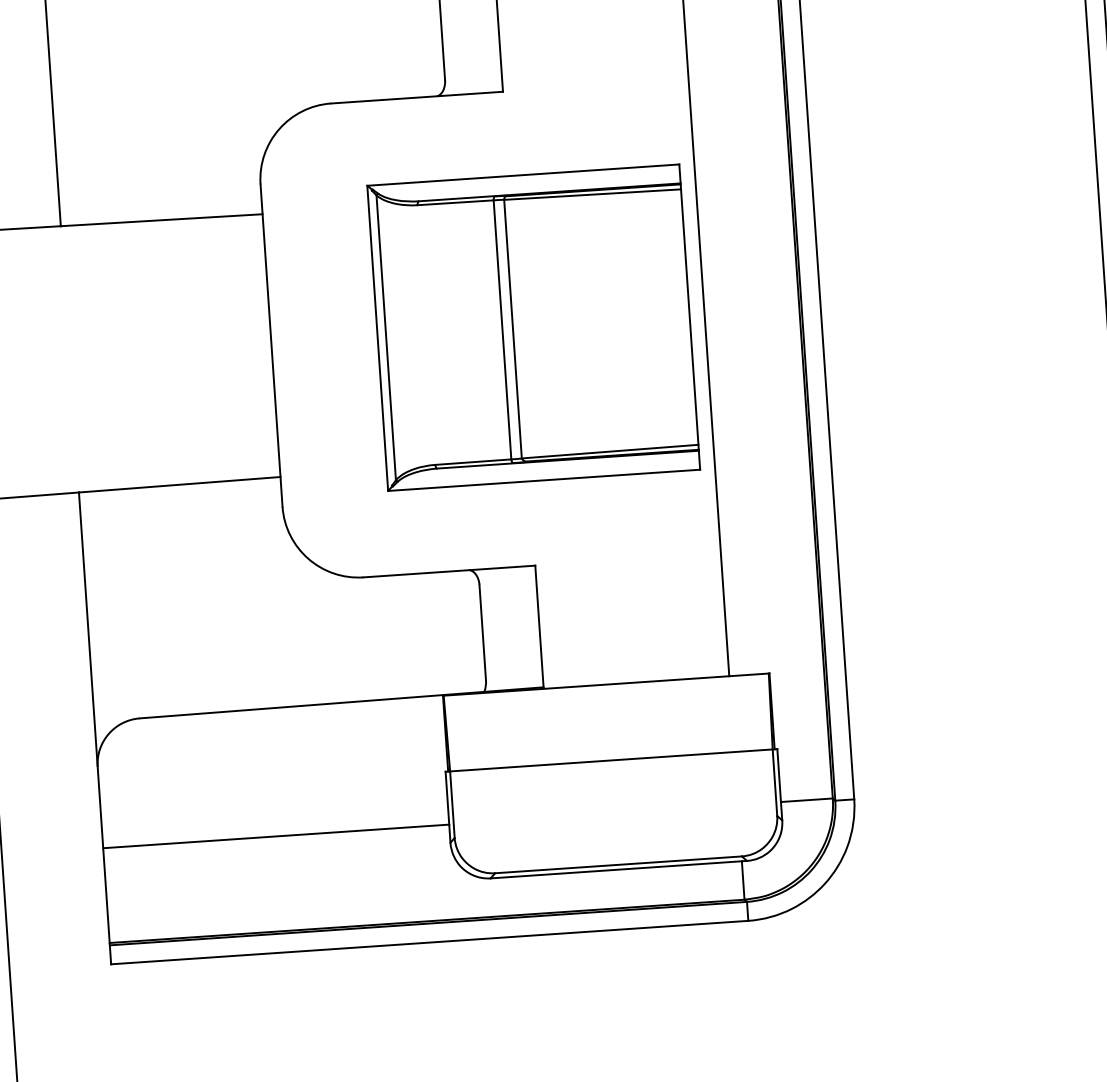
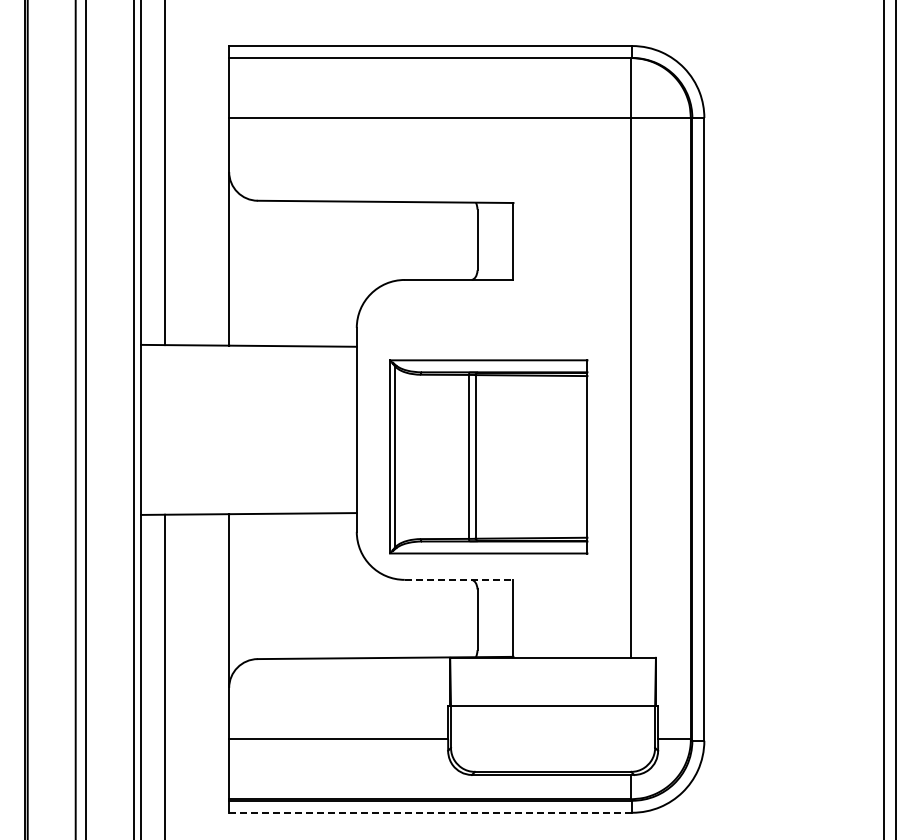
part: (533, 327) -> (488, 456), moved
line: (449, 570) -> (459, 579), solid -> dashed
line: (429, 942) -> (430, 812), solid -> dashed

